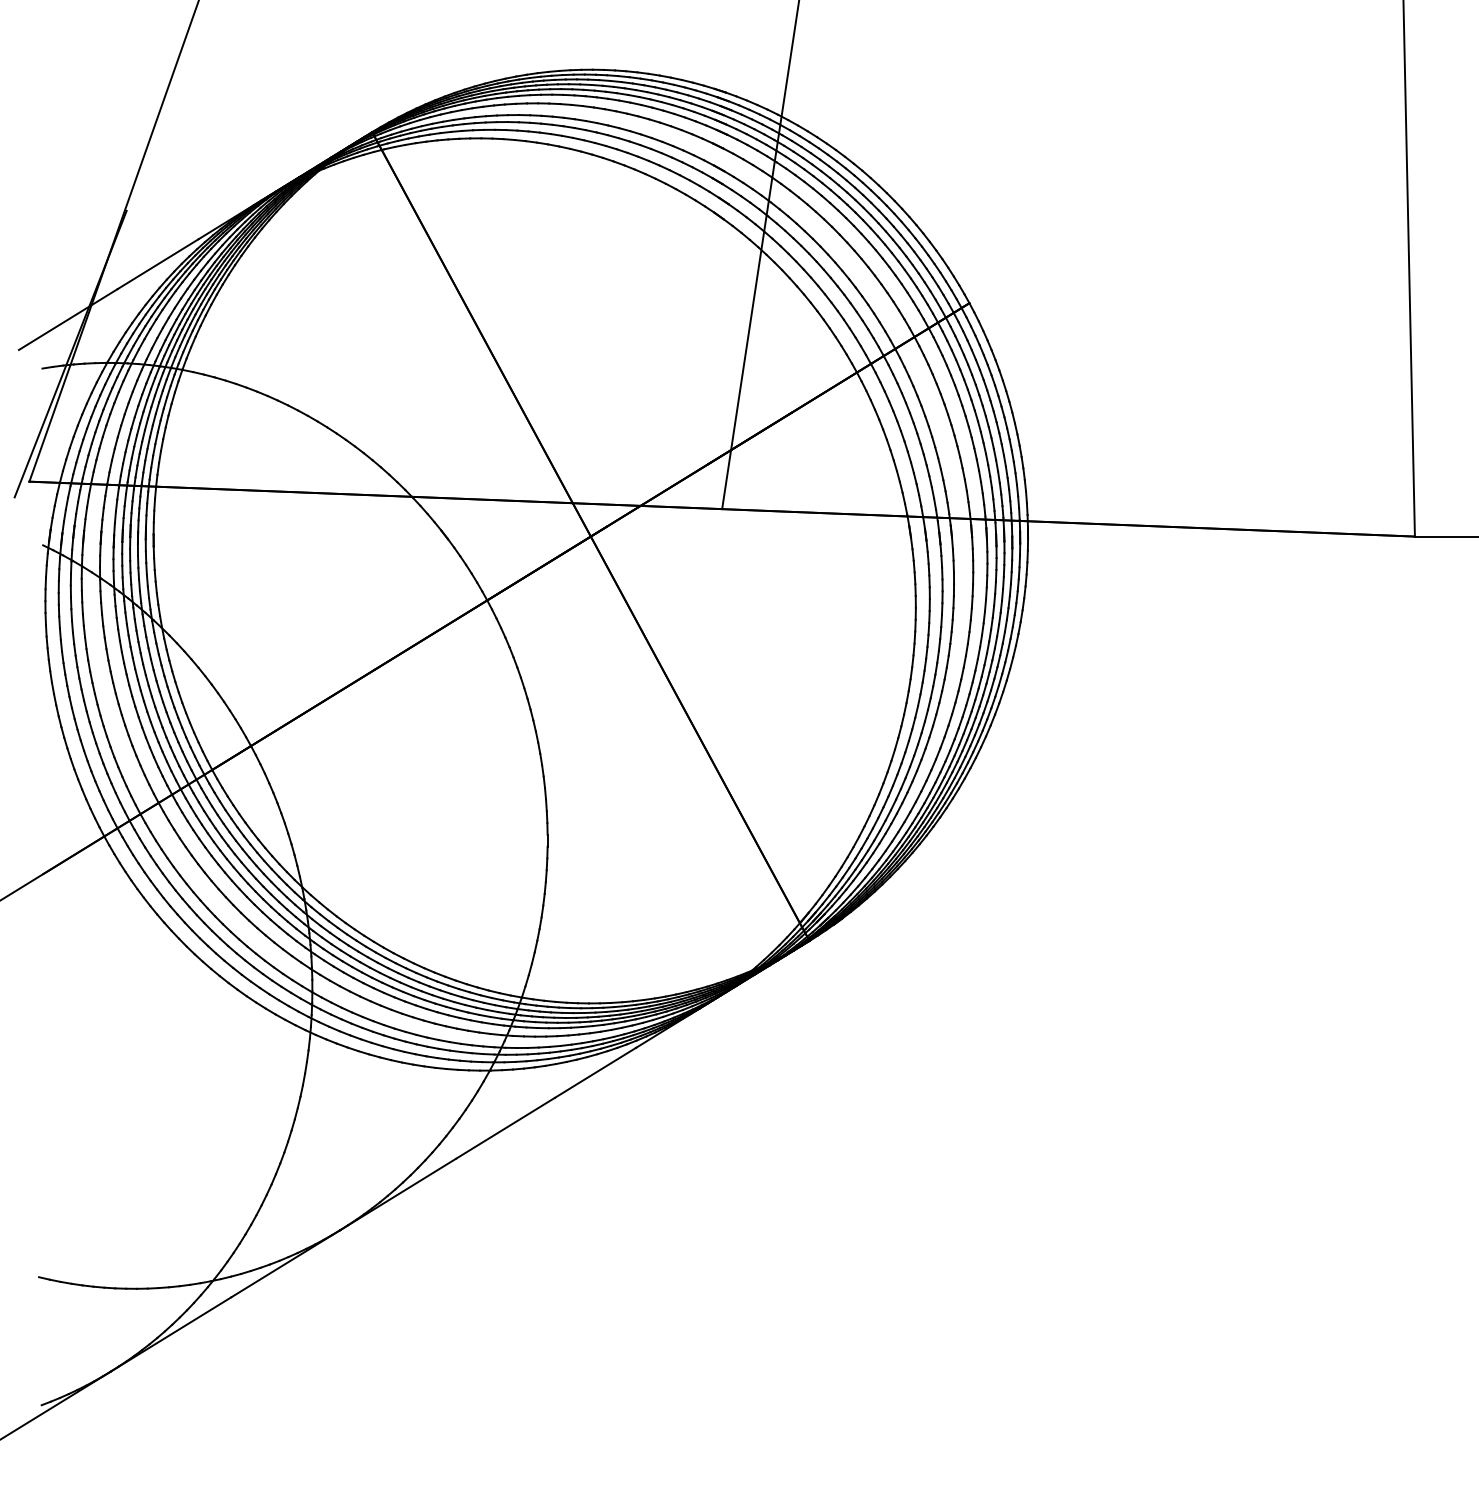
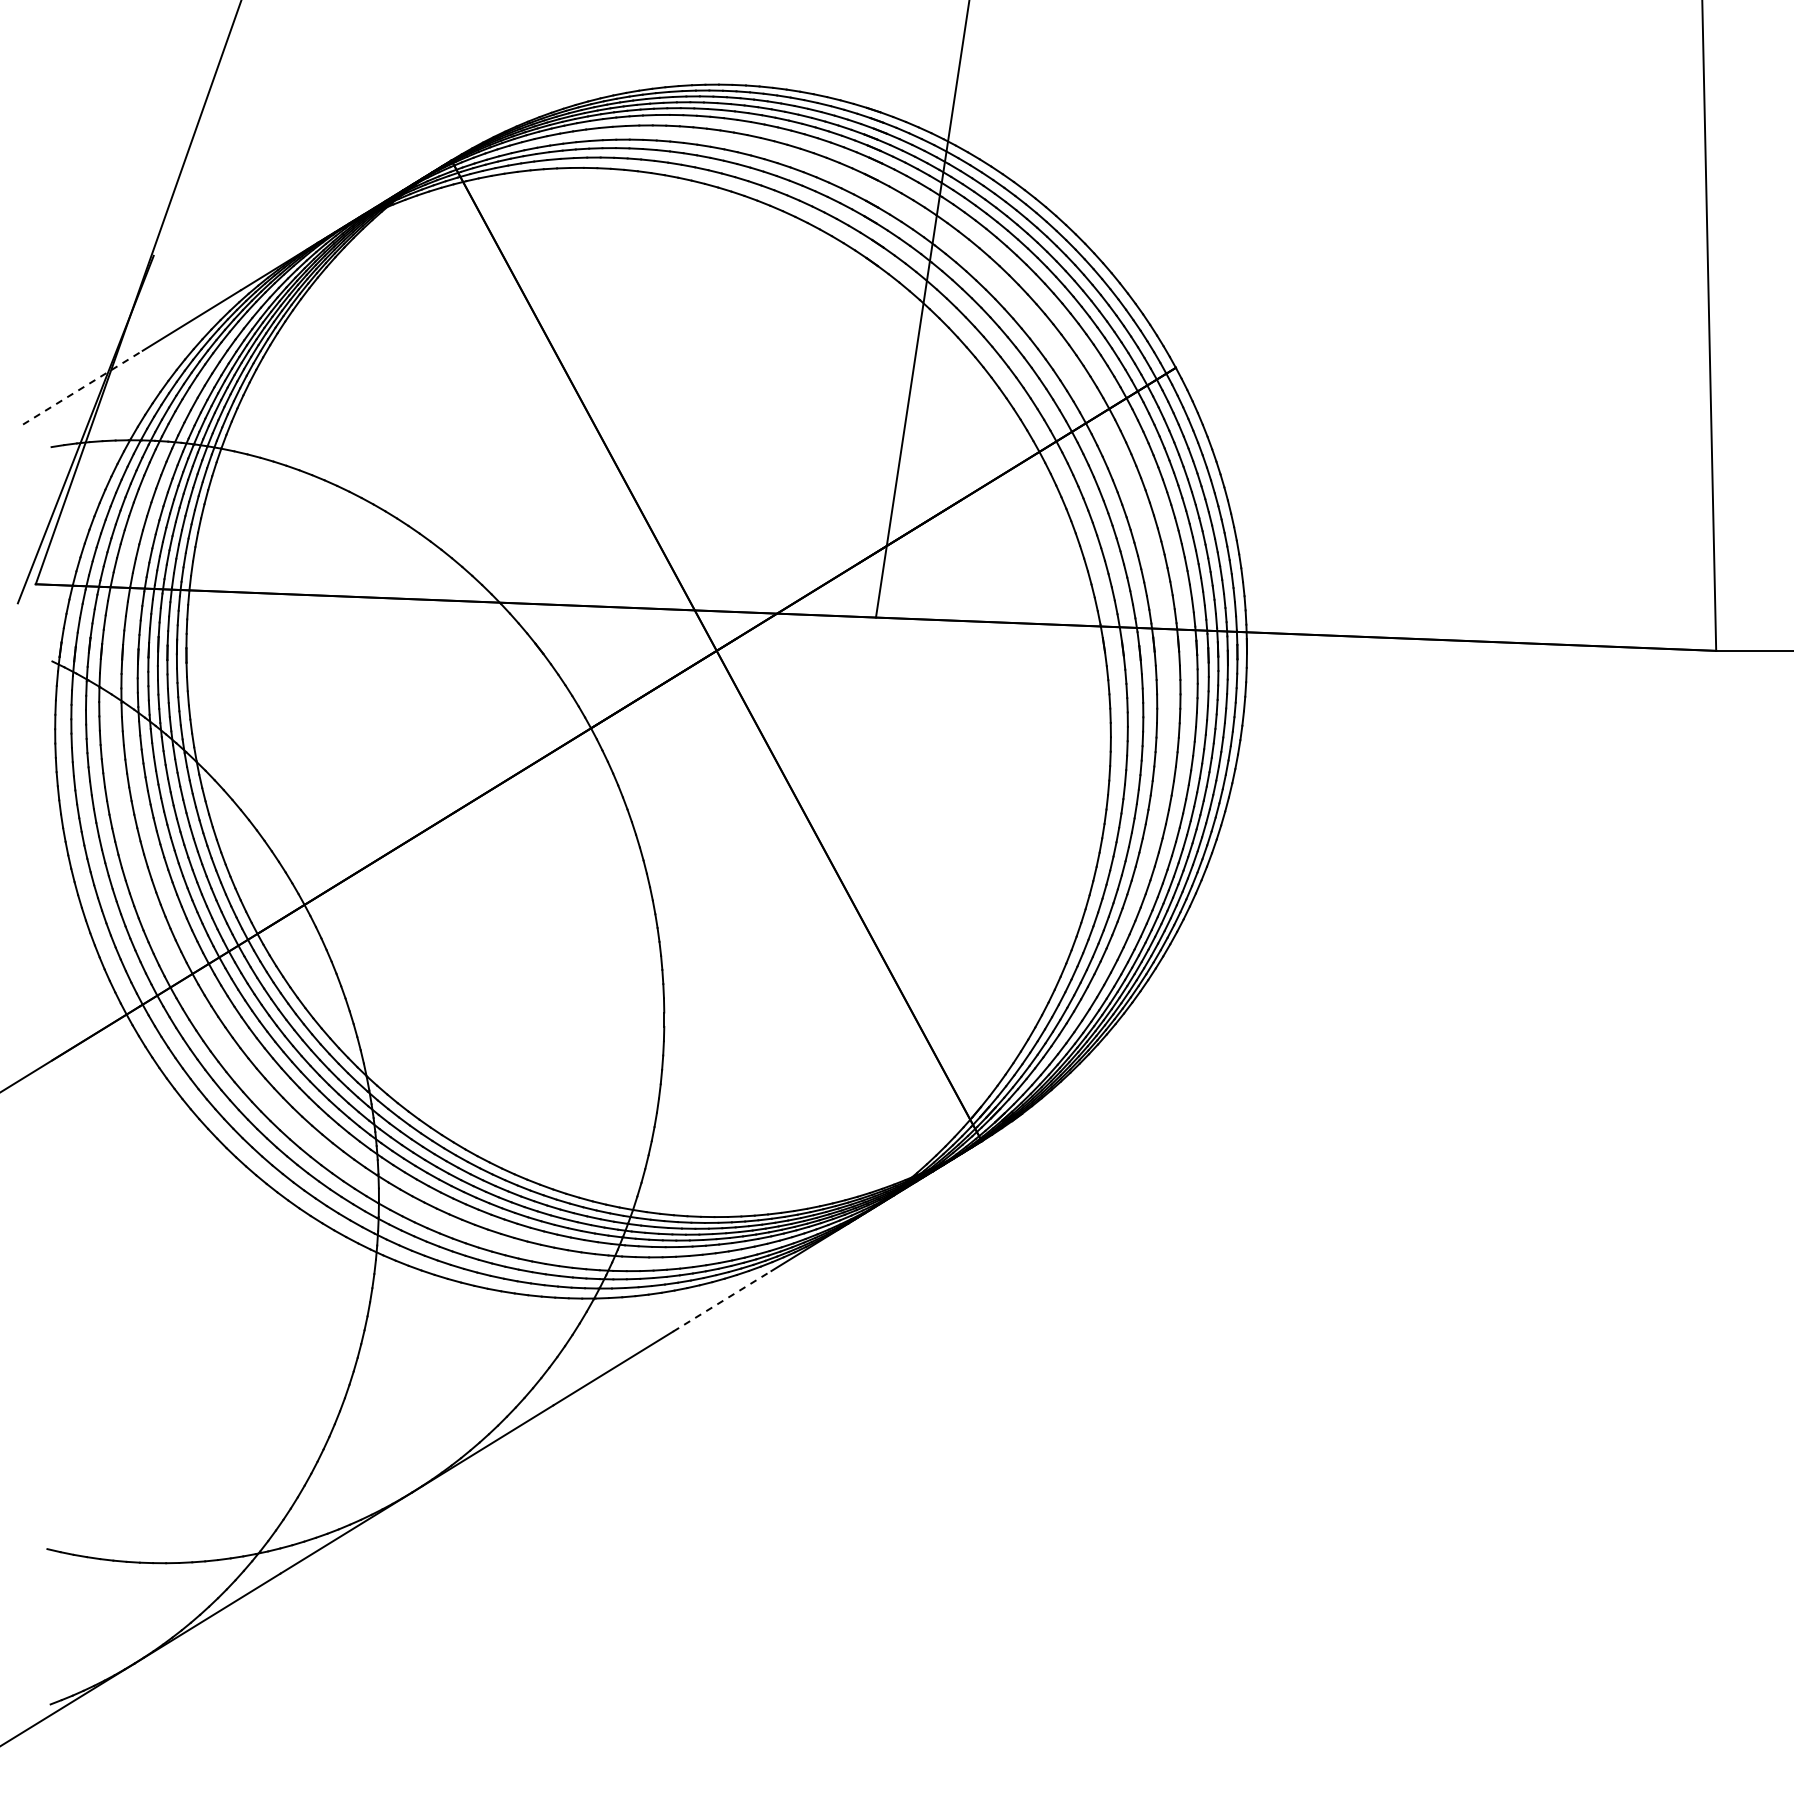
line: (68, 319) -> (83, 387), solid -> dashed
line: (595, 1073) -> (722, 1301), solid -> dashed

